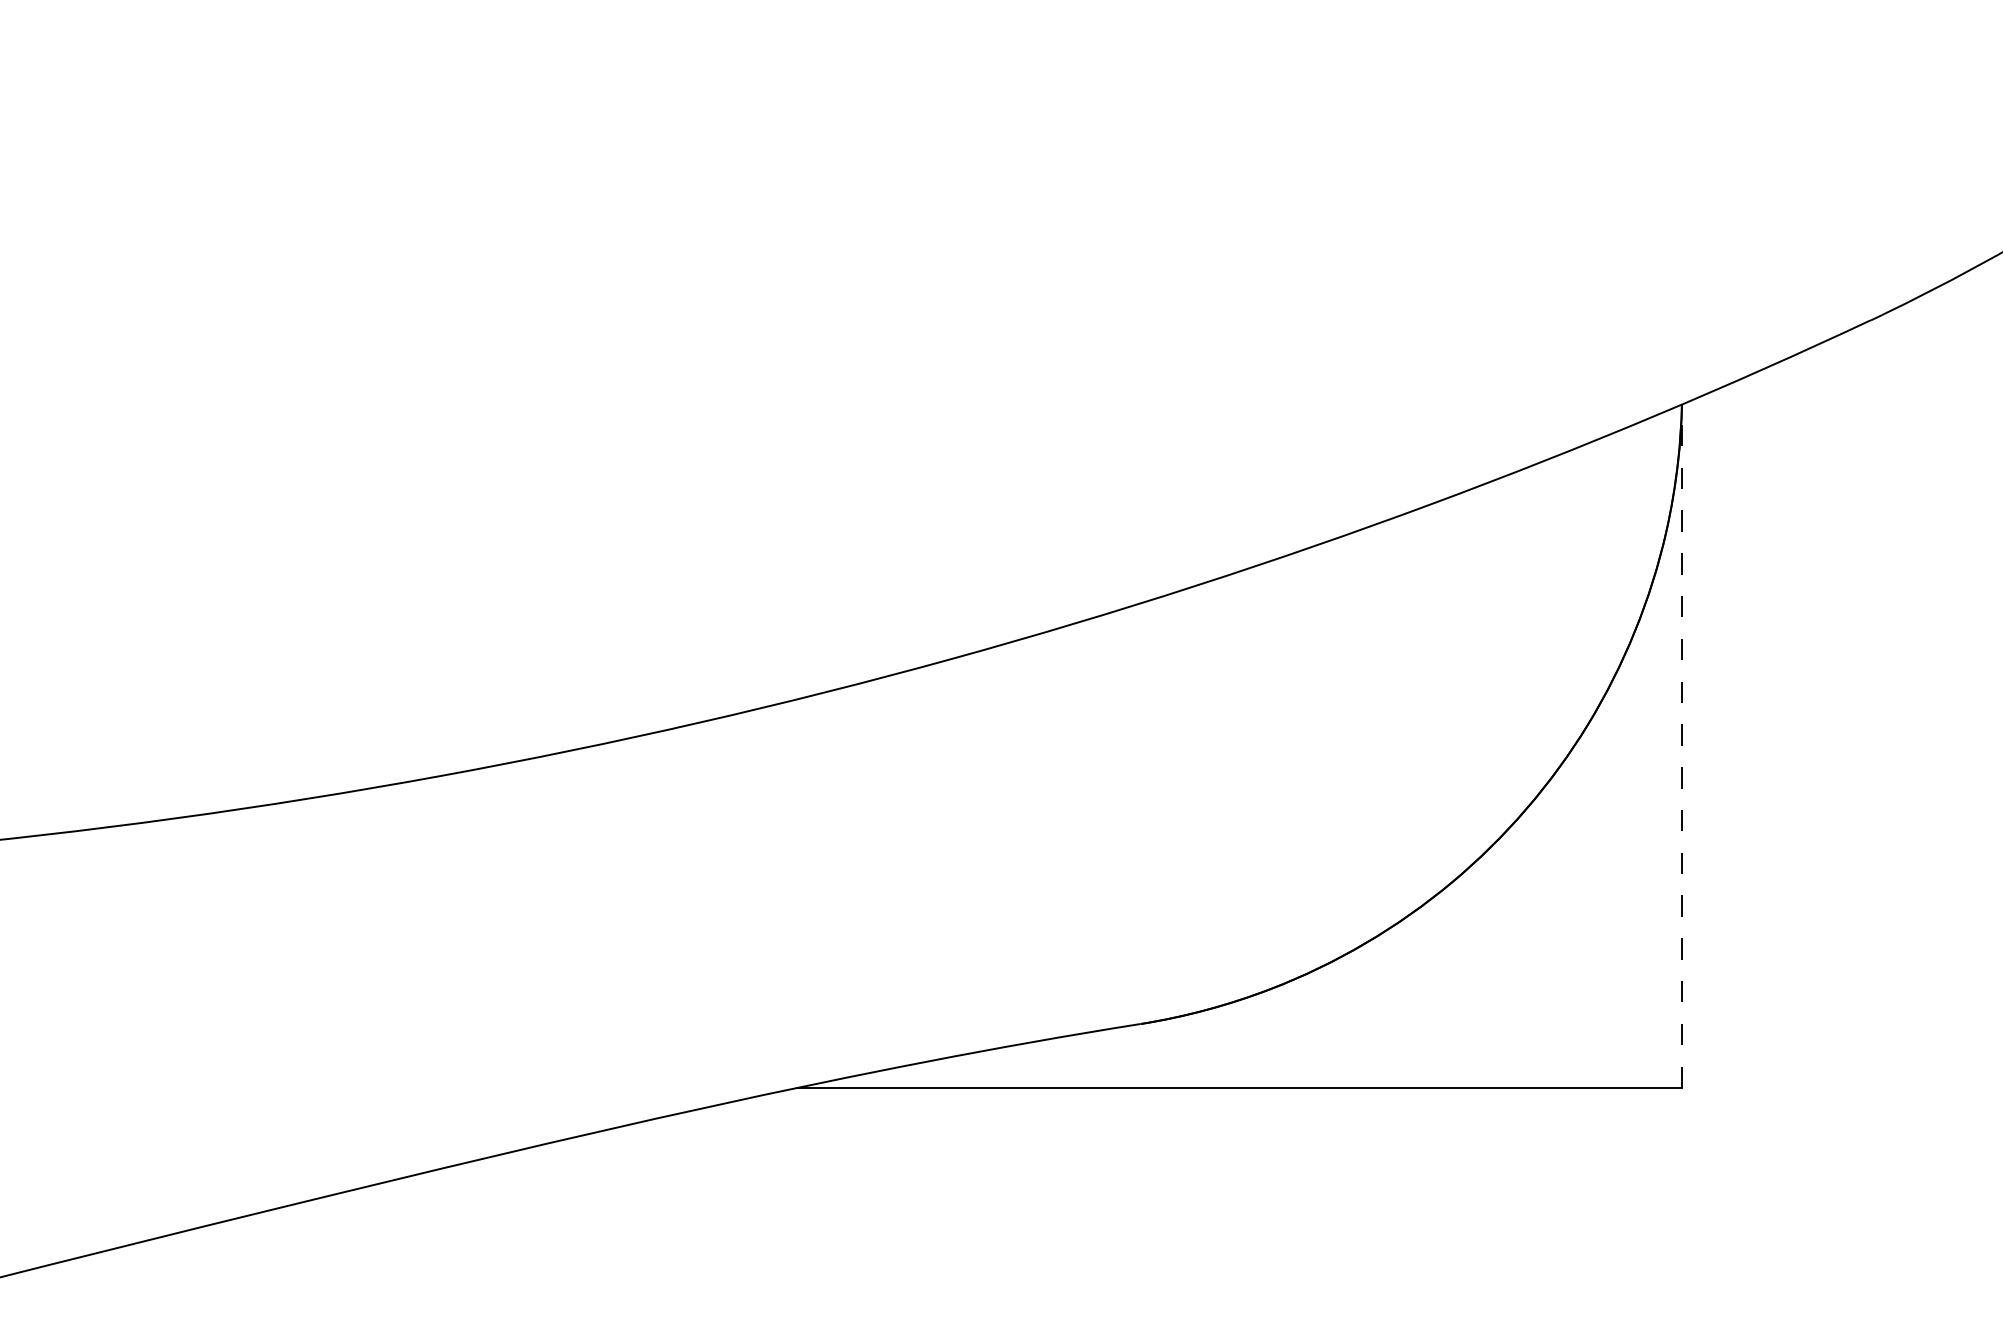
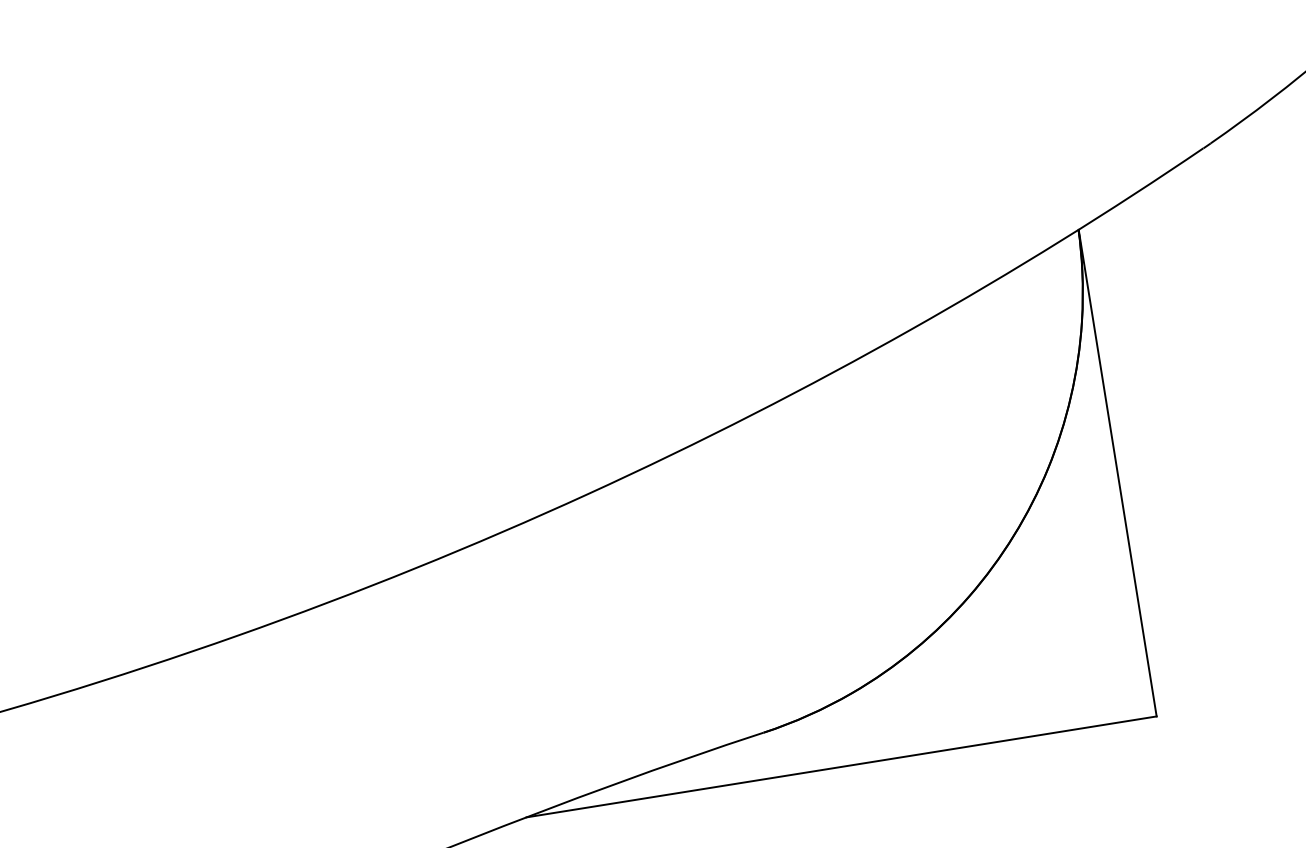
line: (1682, 746) -> (1117, 473), dashed -> solid

